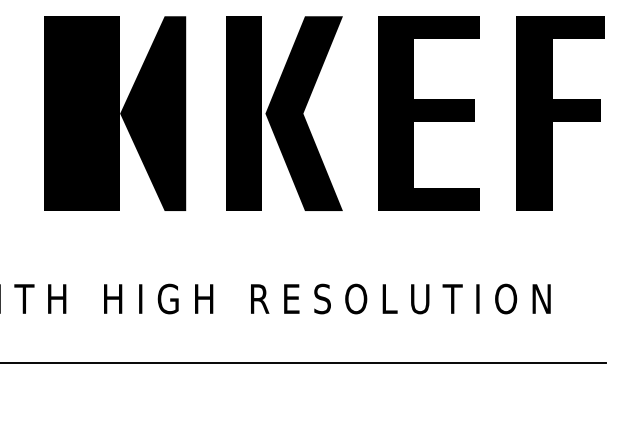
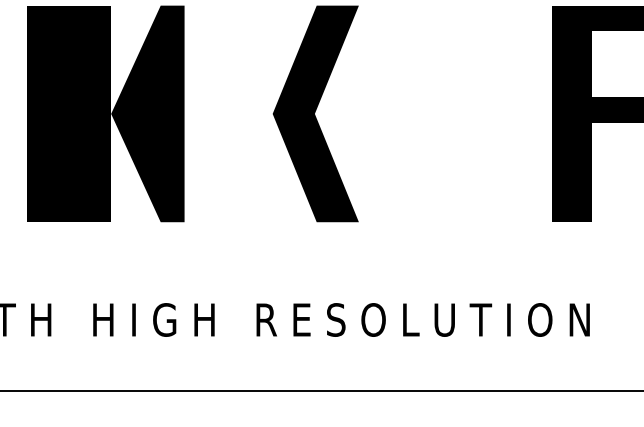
fill: (243, 113) -> (248, 113), removed
fill: (428, 113) -> (453, 113), removed

